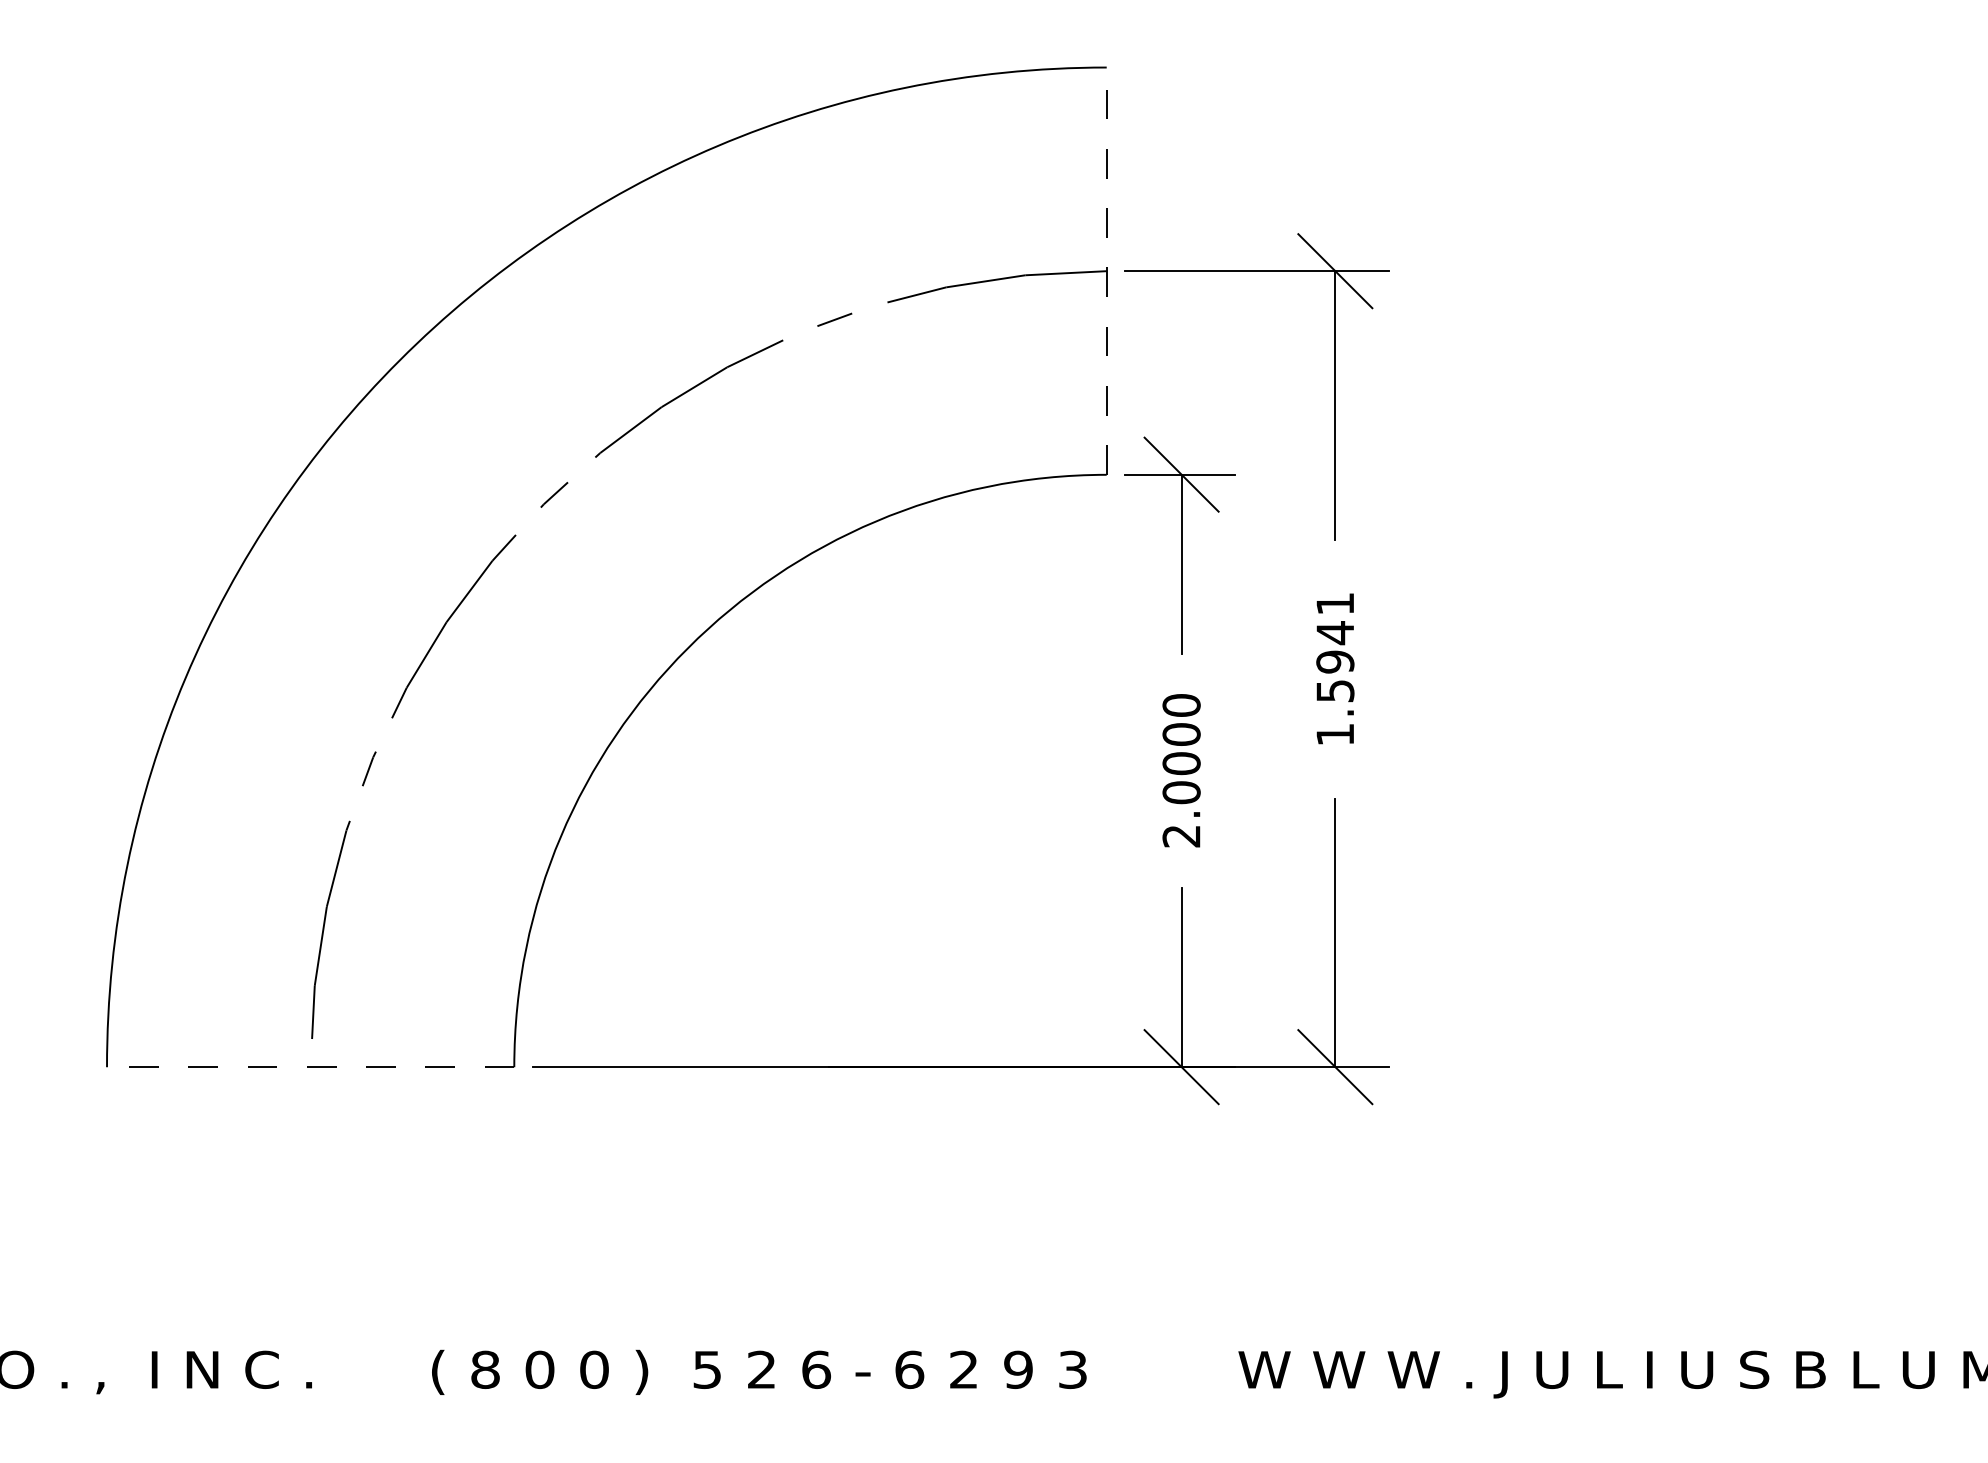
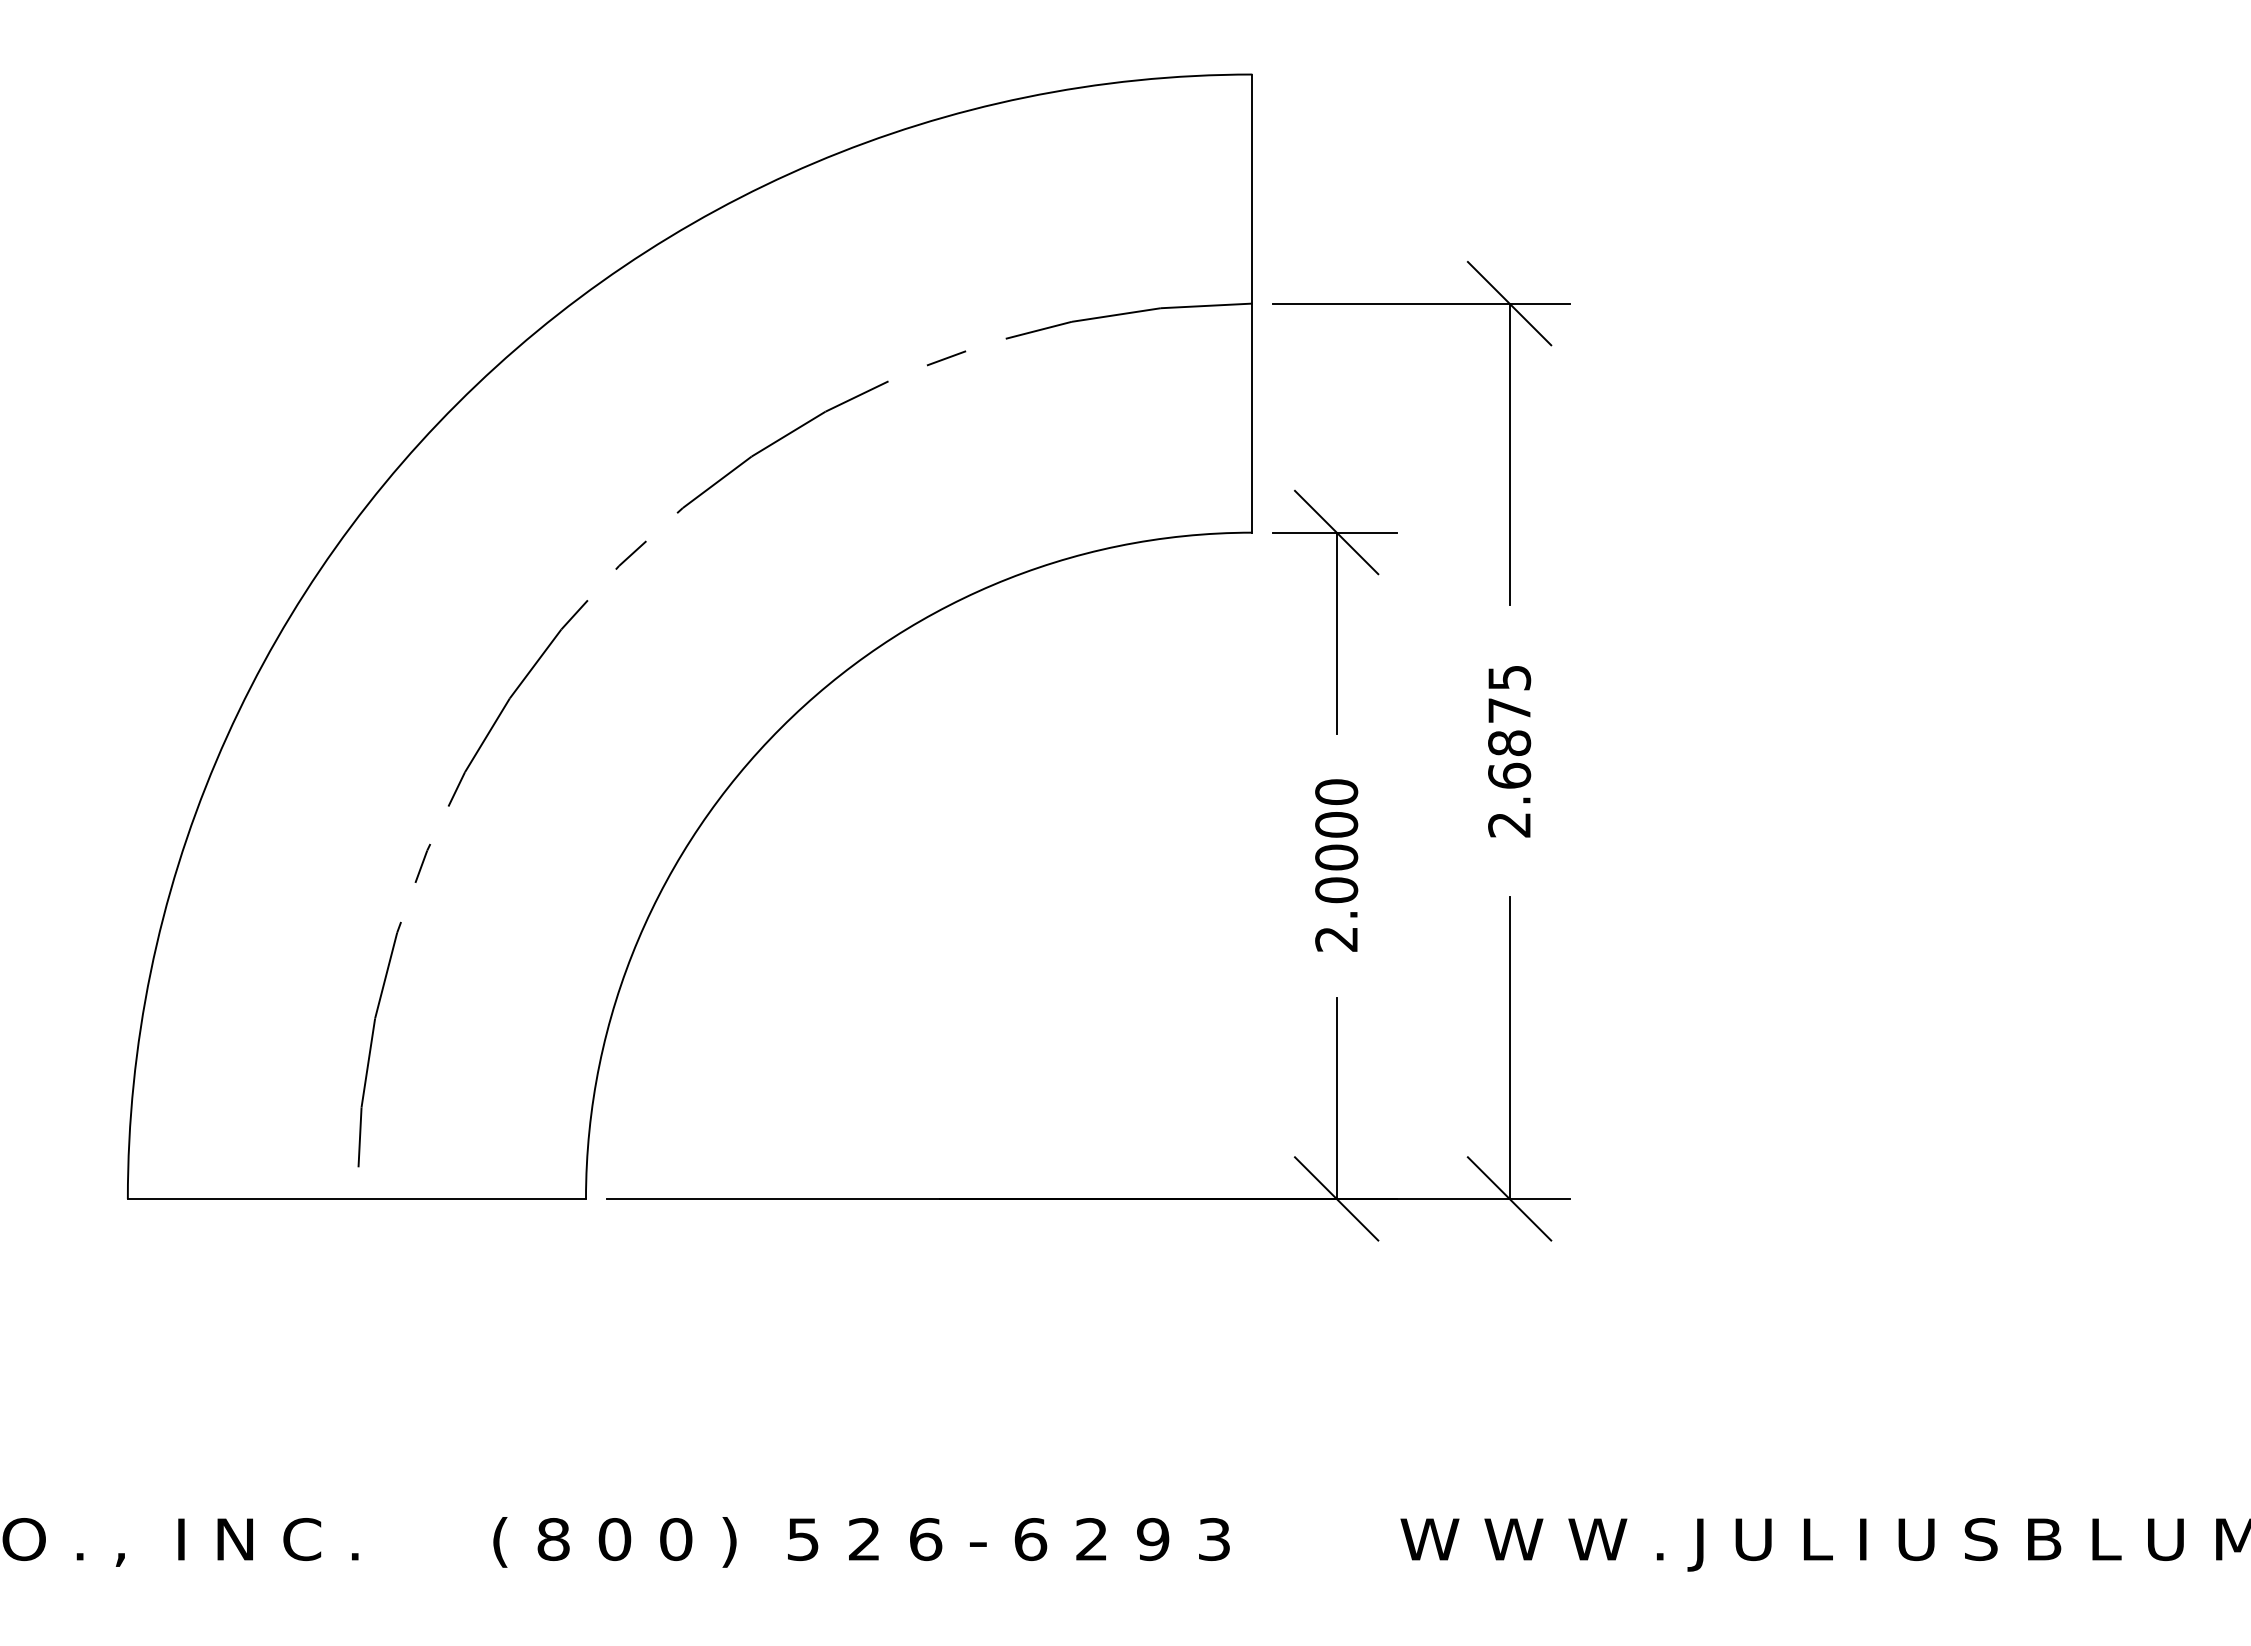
line: (1106, 271) -> (1252, 303), dashed -> solid
text: (1335, 669) -> (1509, 751), 1.5941 -> 2.6875
line: (310, 1067) -> (356, 1199), dashed -> solid

